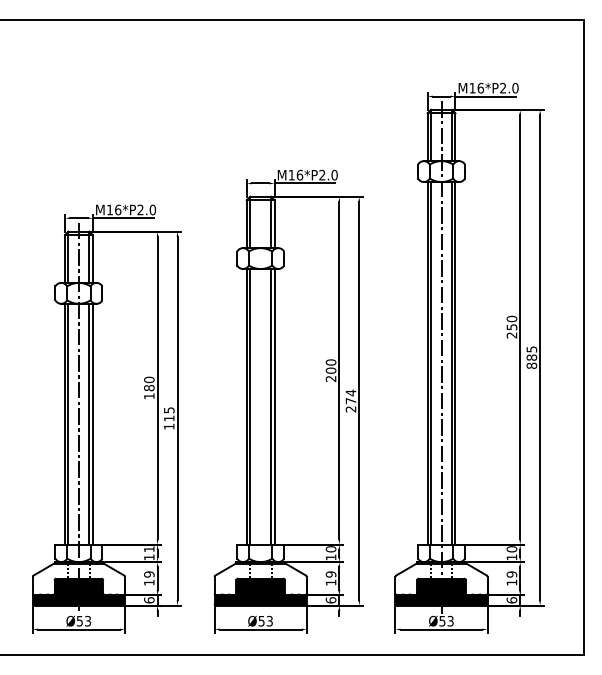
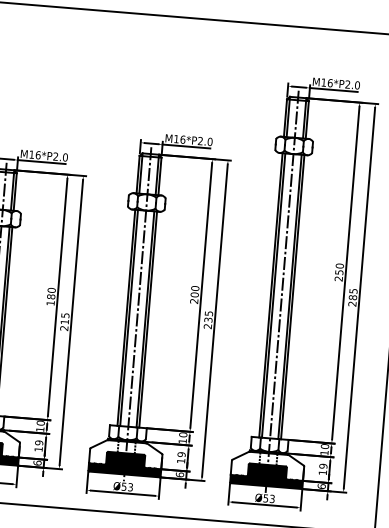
text: (531, 365) -> (352, 303), 885 -> 285
text: (350, 396) -> (208, 316), 274 -> 235
line: (260, 401) -> (137, 314), added
text: (168, 426) -> (63, 328), 115 -> 215
text: (149, 549) -> (40, 423), 11 -> 10

